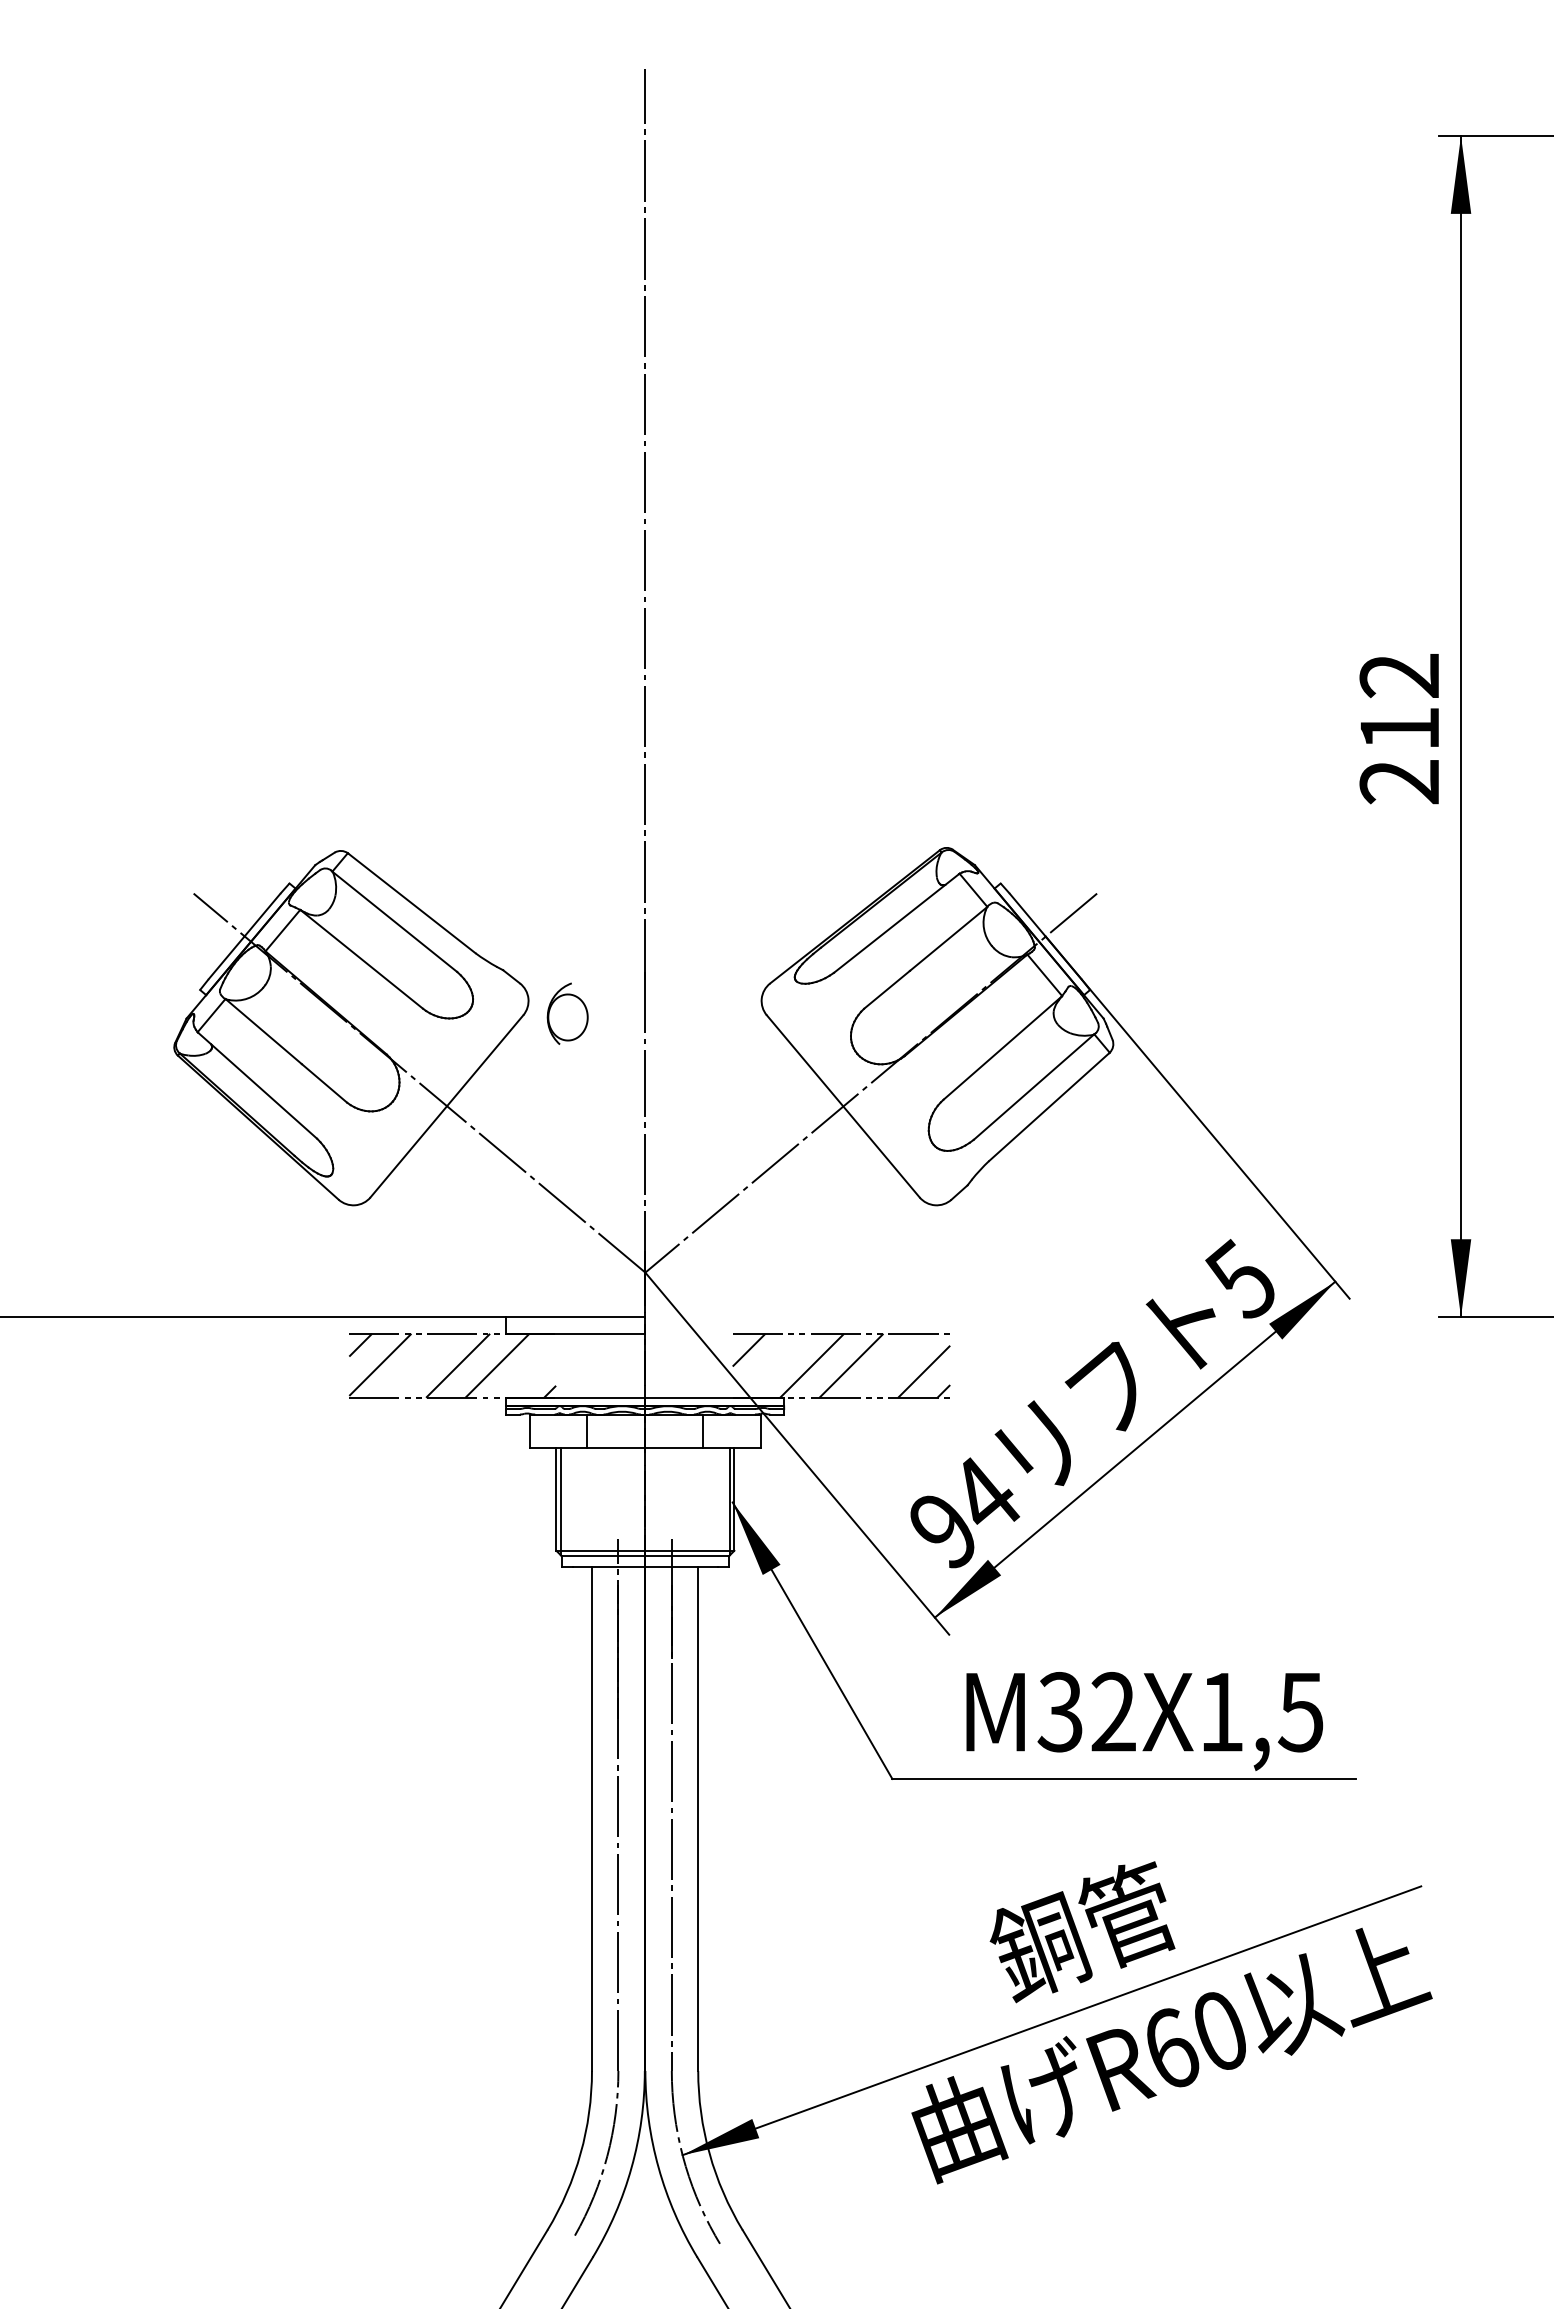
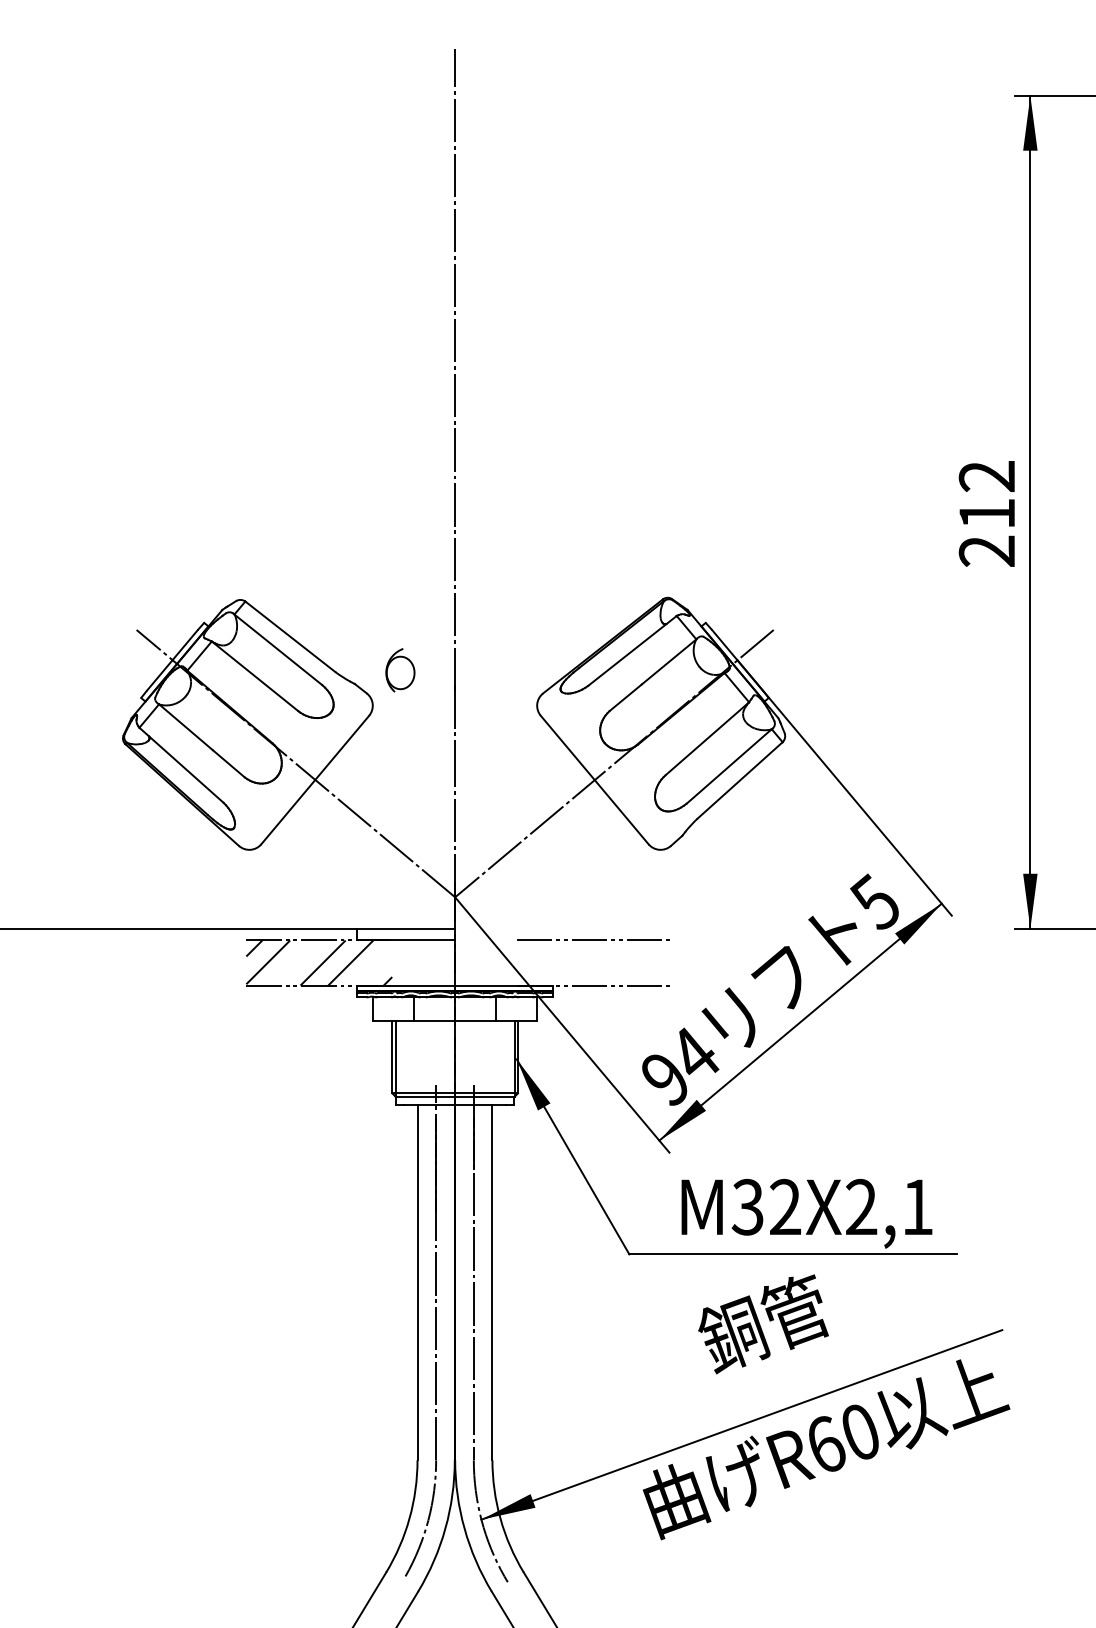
part: (567, 1013) -> (400, 670), moved
hatch: (841, 1365) -> (593, 962), removed
text: (1261, 1712) -> (889, 1207), M32X1,5 -> M32X2,1
text: (1082, 1932) -> (763, 1324), moved

